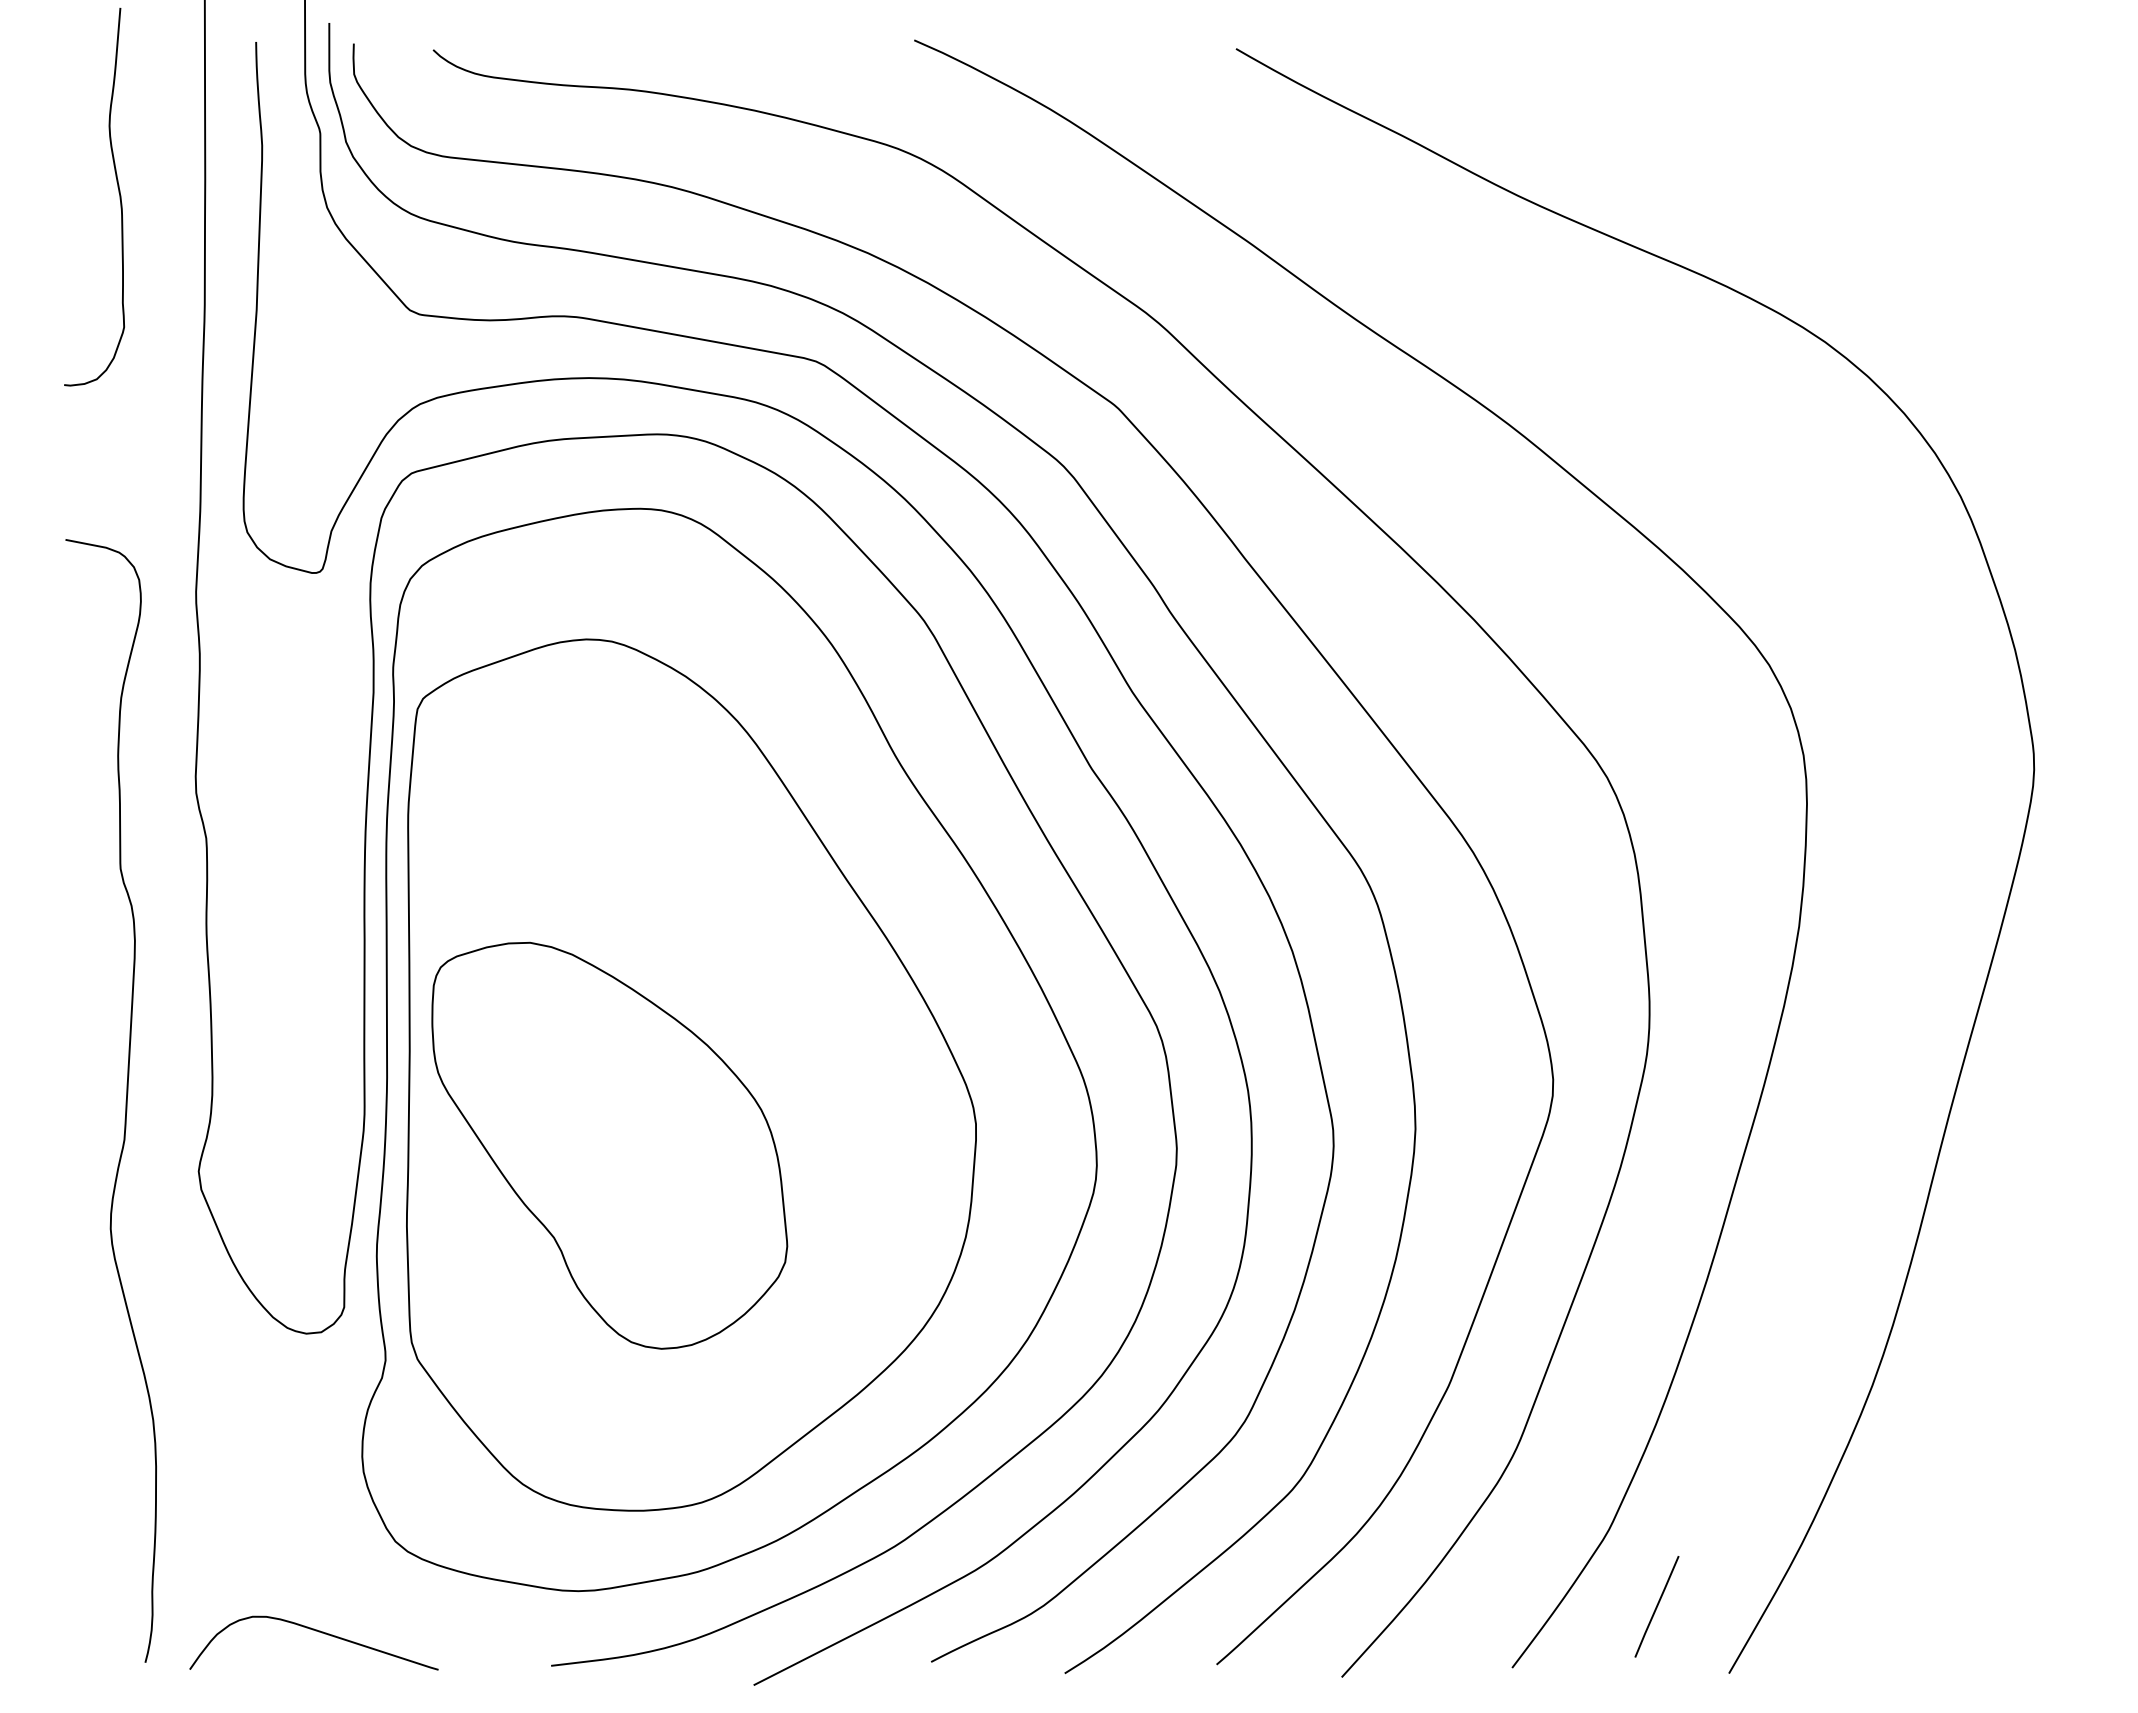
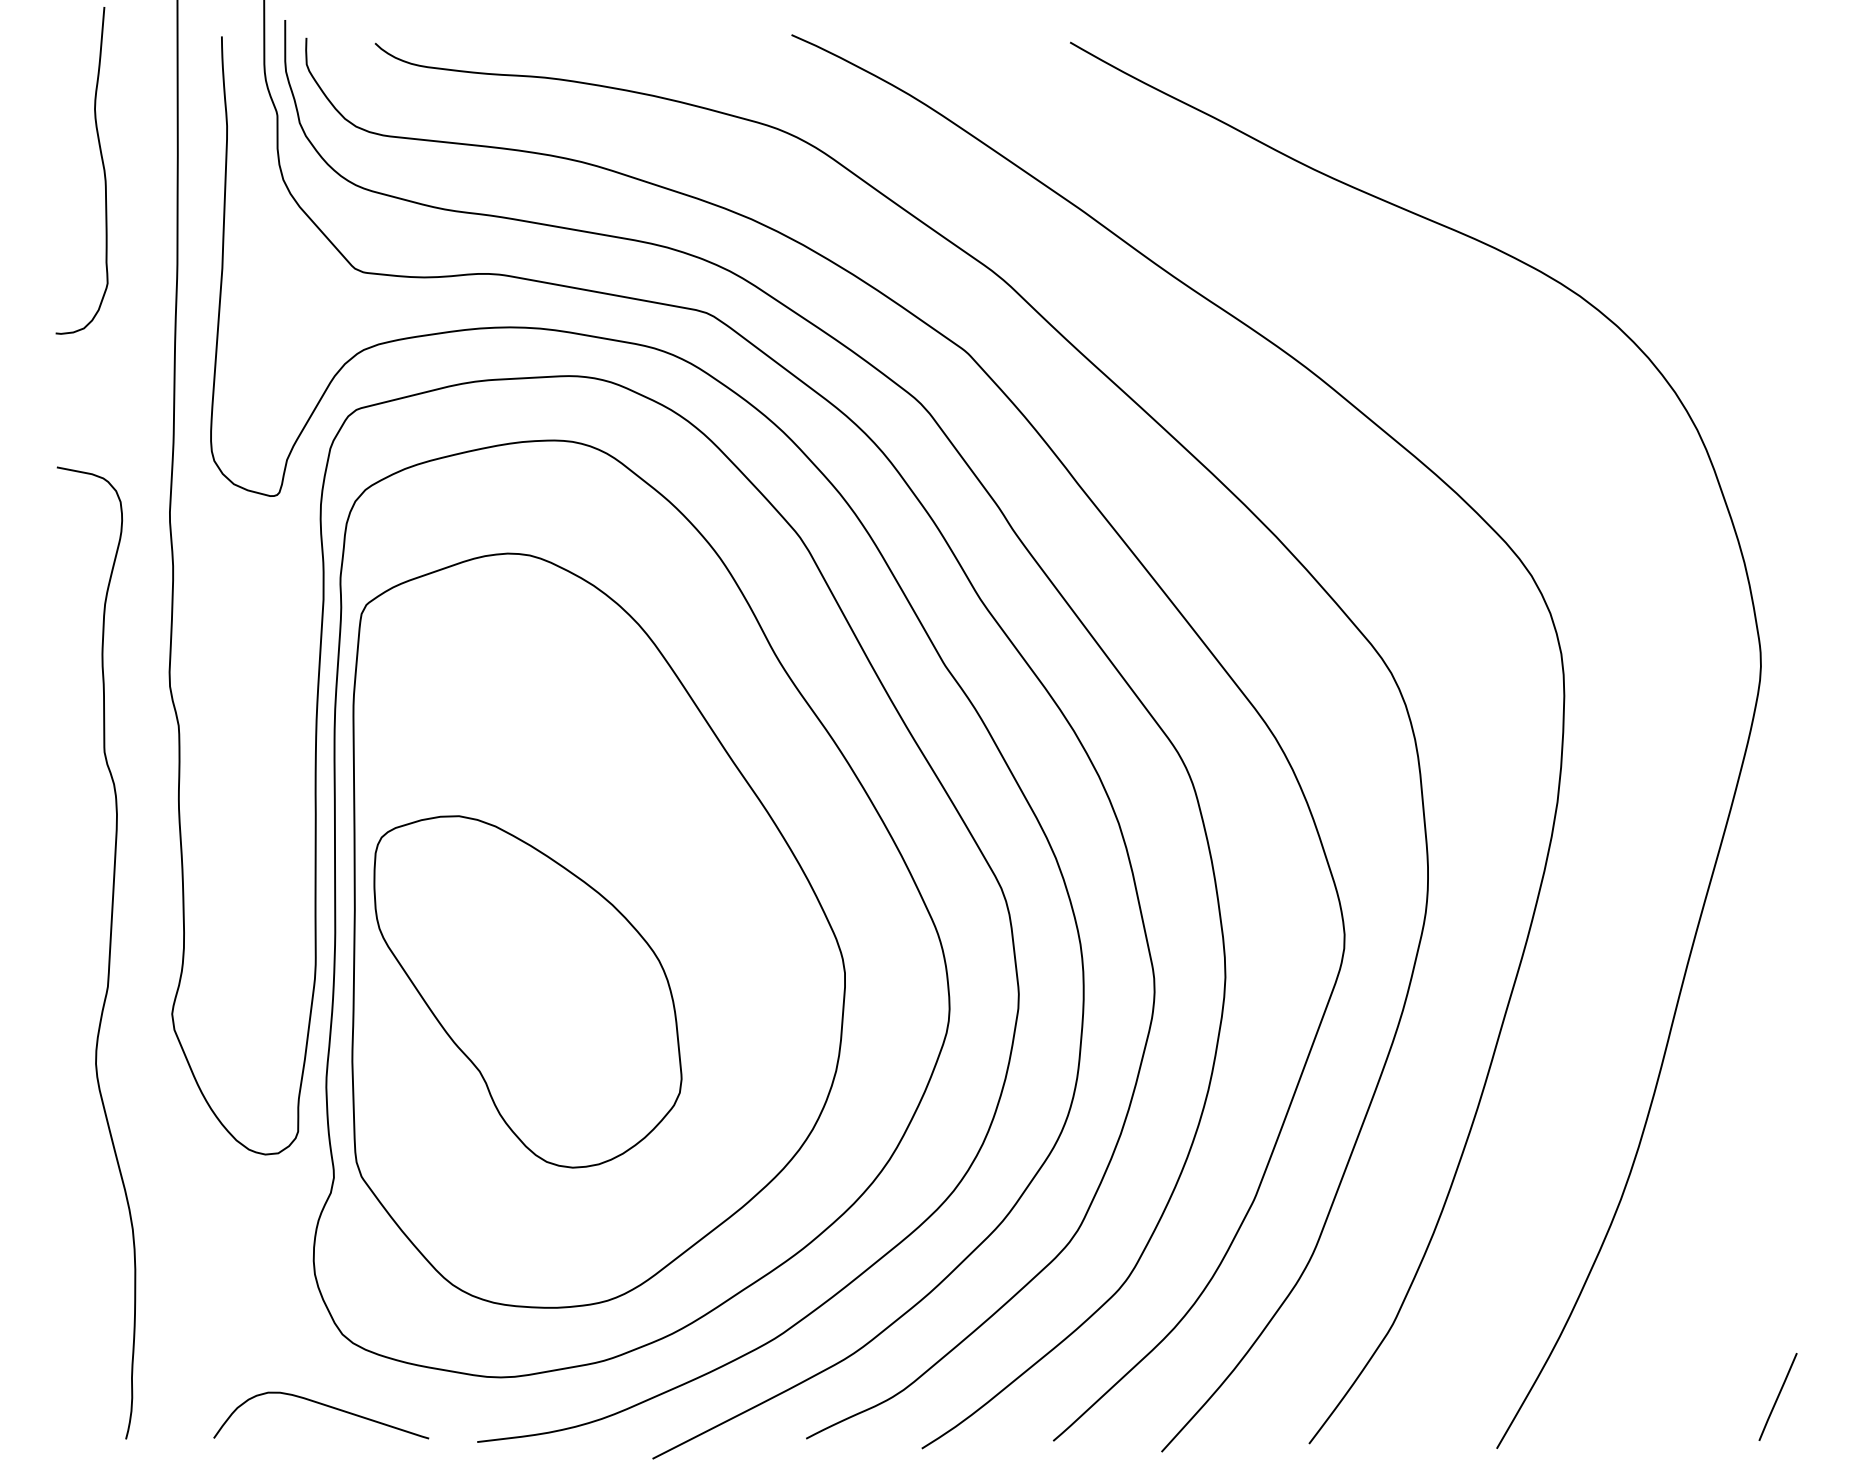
line: (1656, 1606) -> (1777, 1396), moved
curve: (315, 1631) -> (322, 1405), moved

